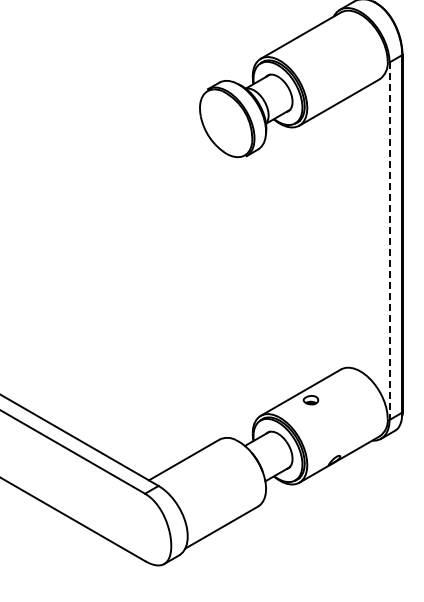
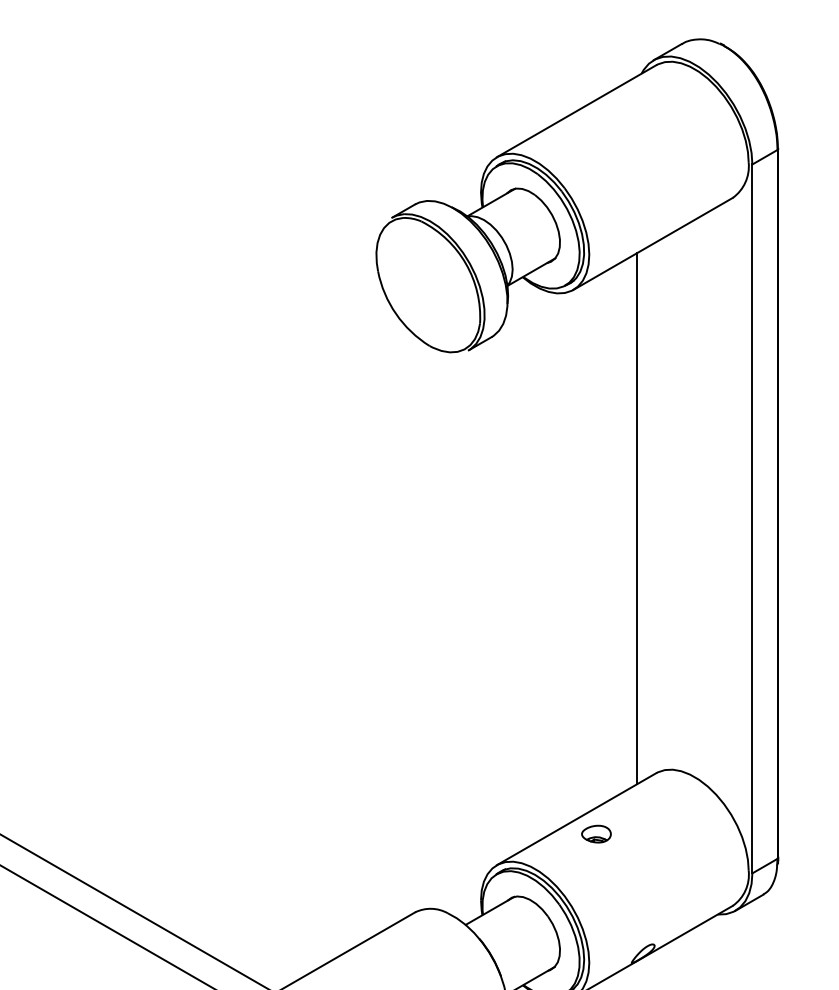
line: (331, 241) -> (637, 519), added
line: (389, 241) -> (752, 519), dashed -> solid

